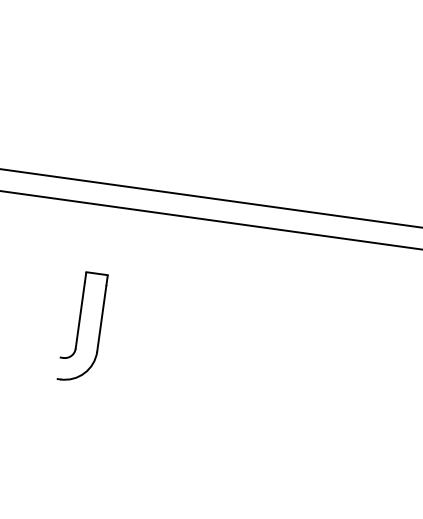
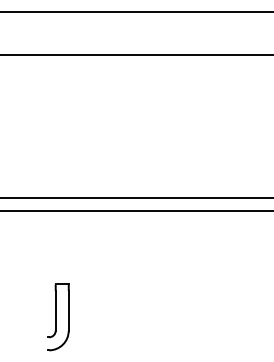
part: (83, 327) -> (58, 317), moved

